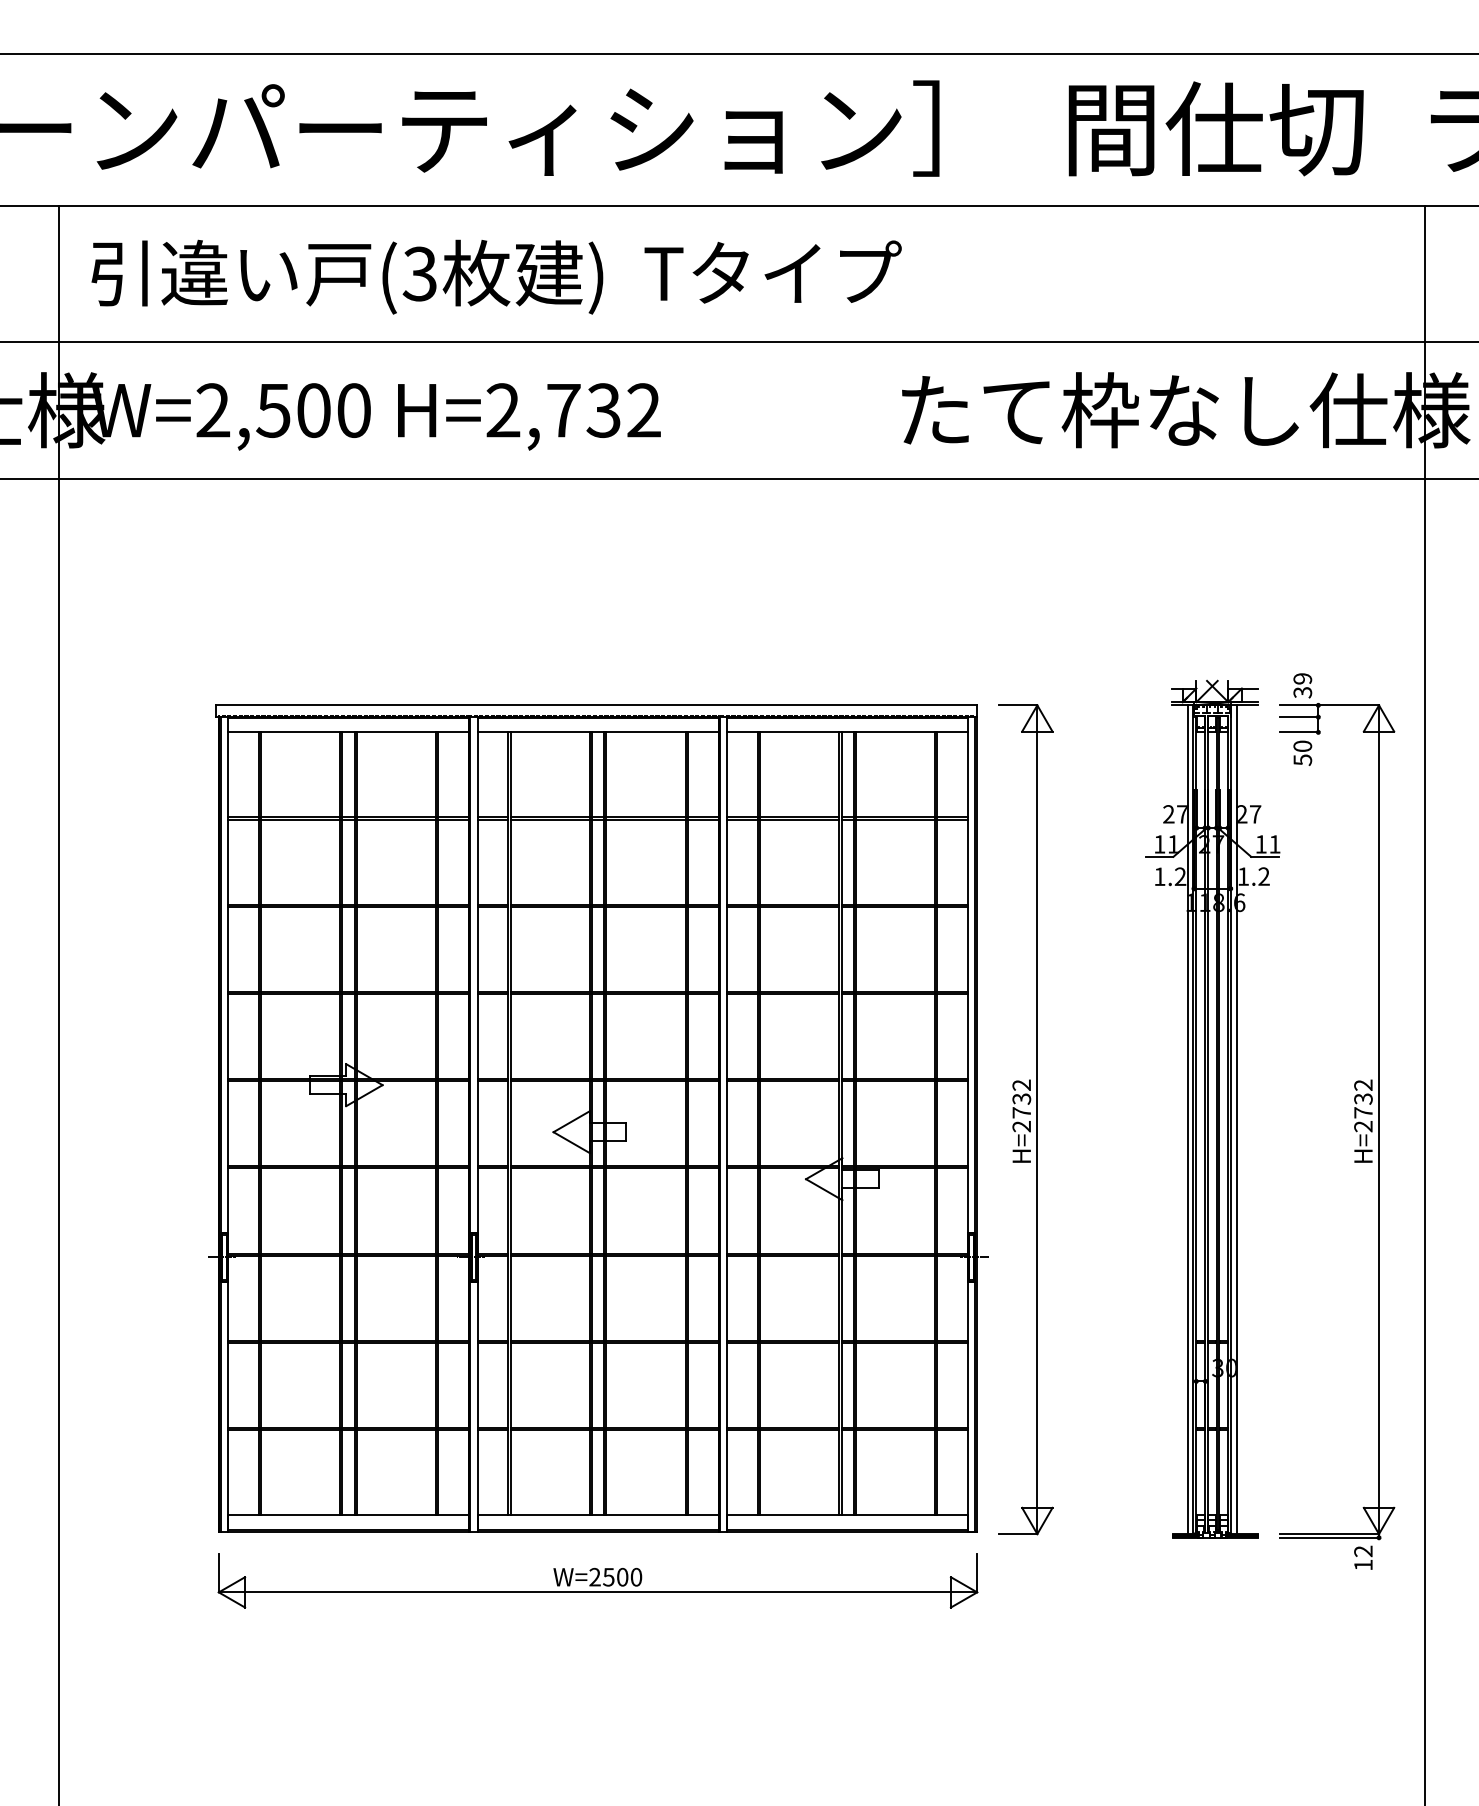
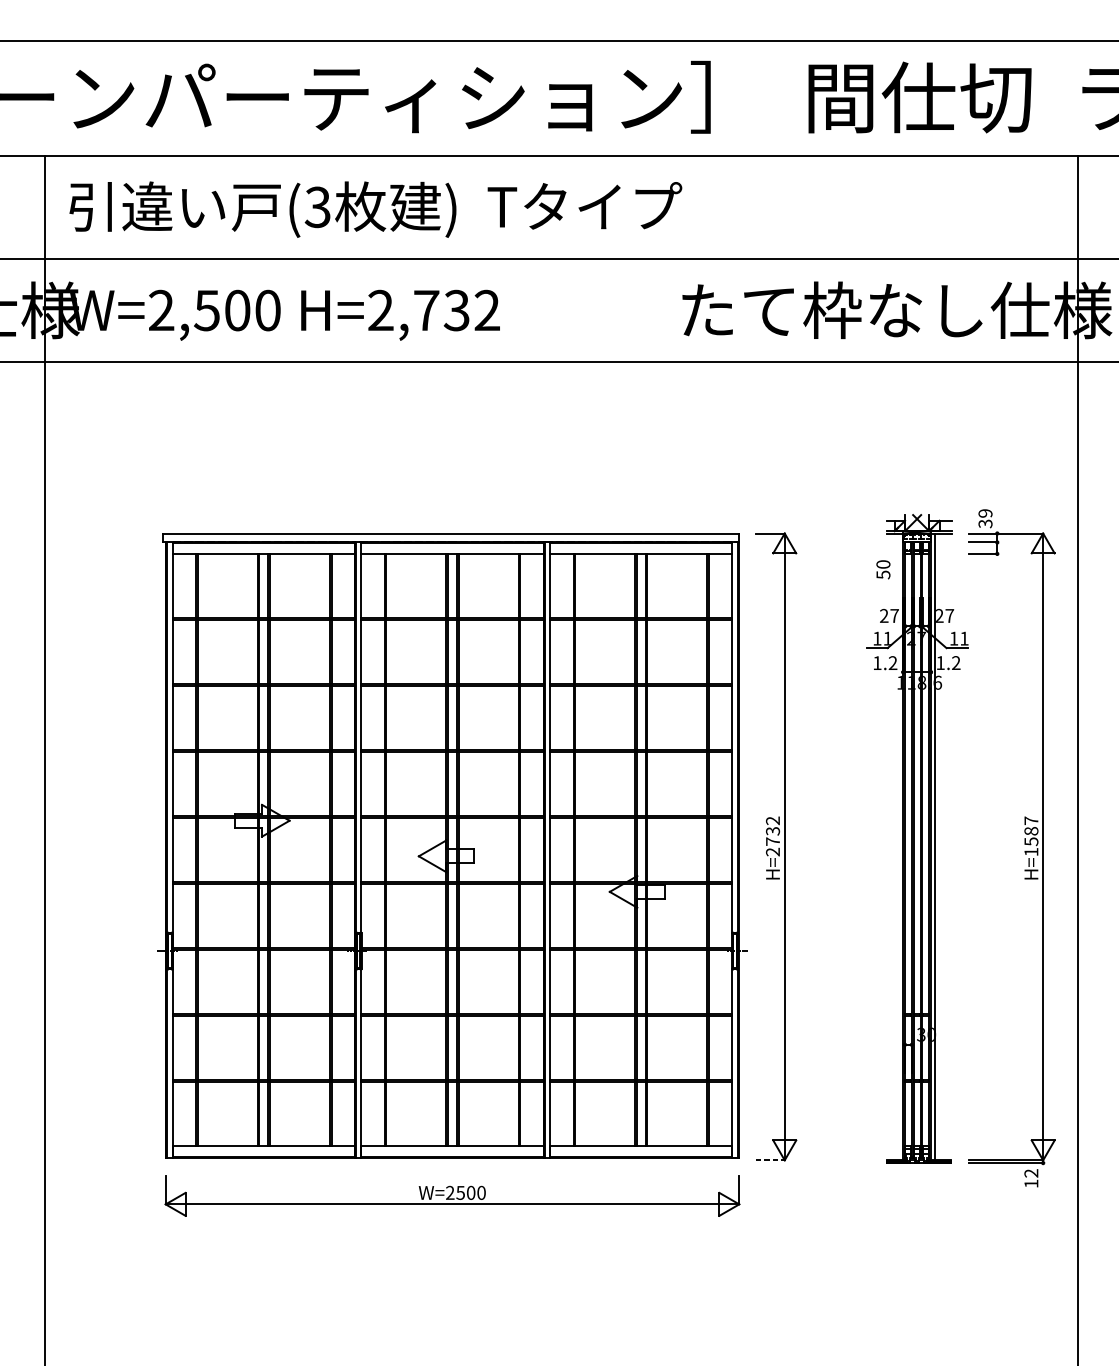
text: (1302, 752) -> (883, 569), moved
text: (1363, 1105) -> (1031, 836), H=2732 -> H=1587
line: (1188, 1119) -> (899, 846), removed
line: (1018, 1534) -> (770, 1160), solid -> dashed

